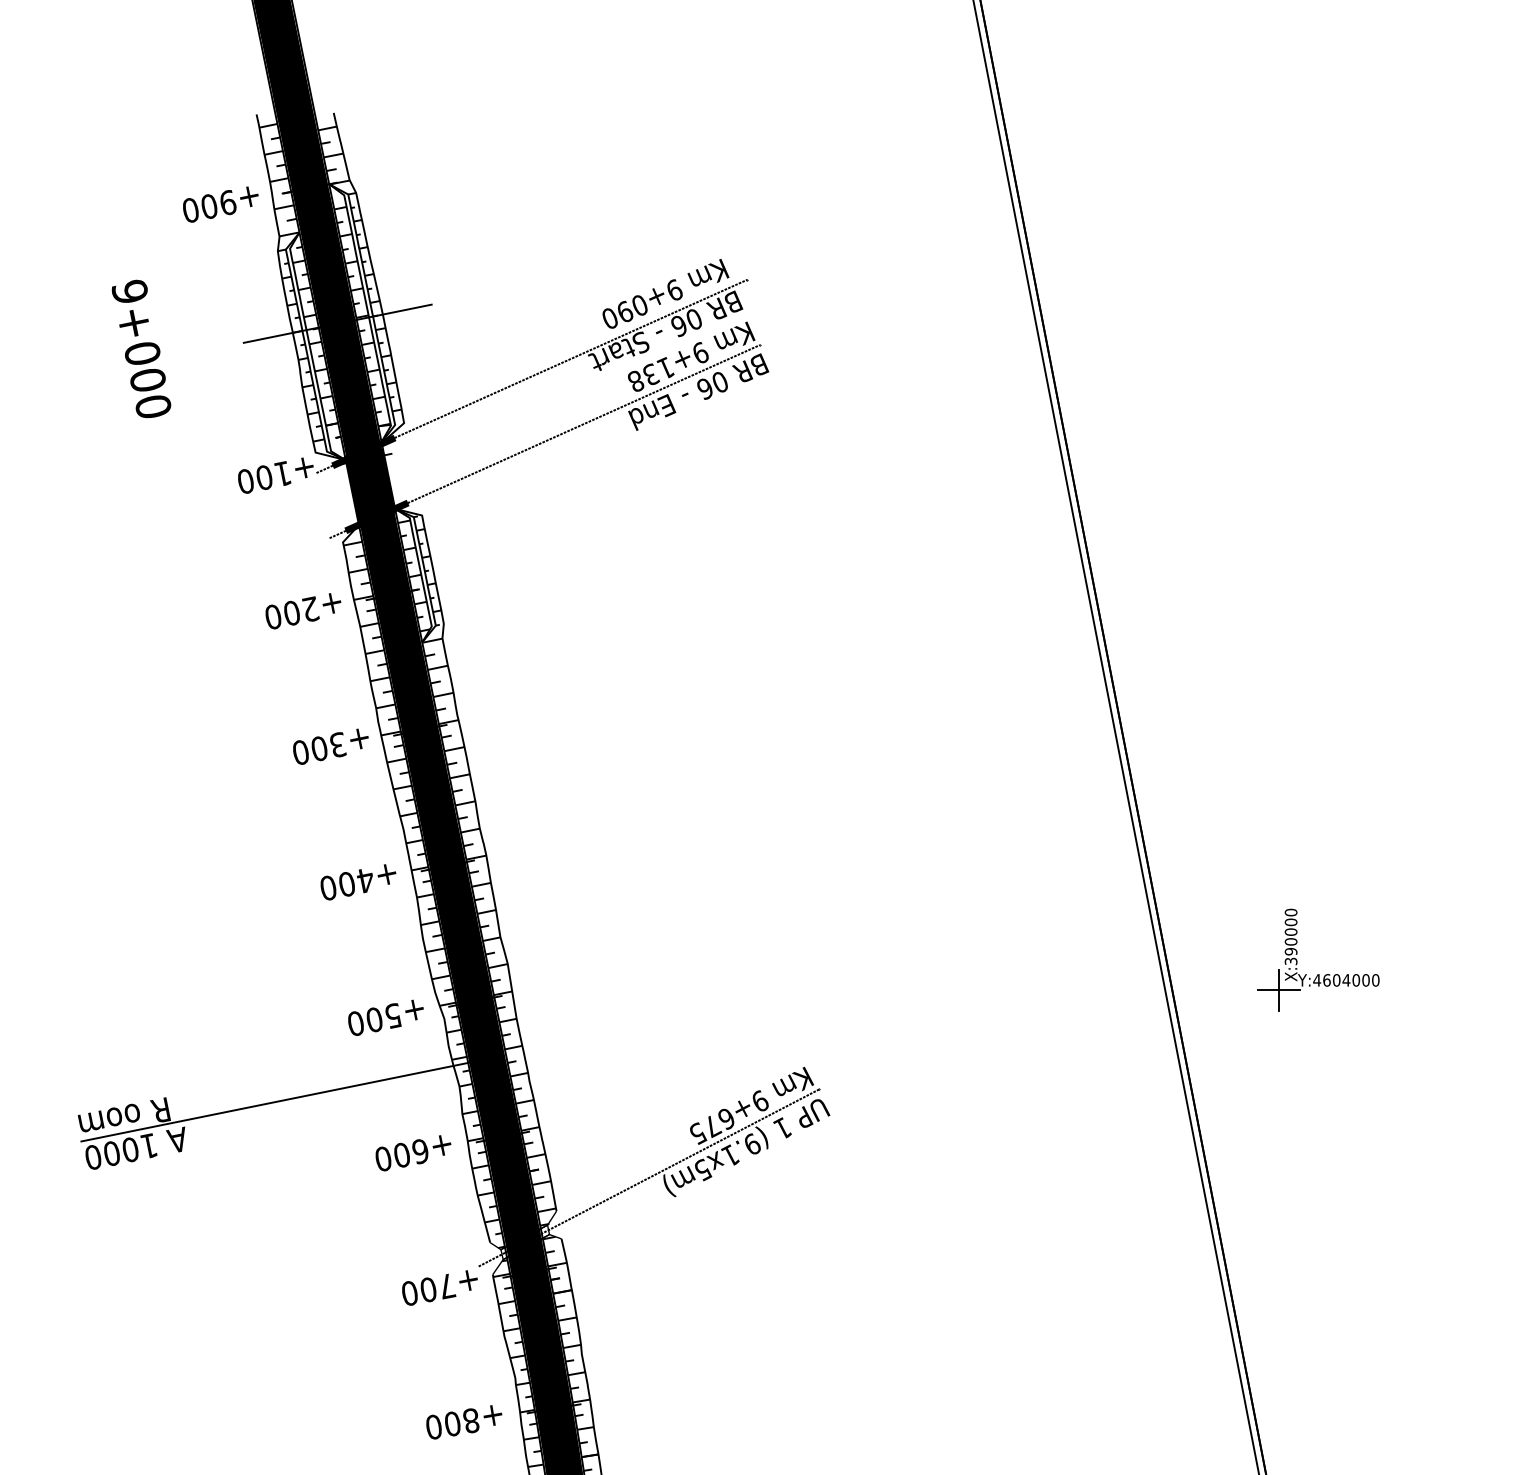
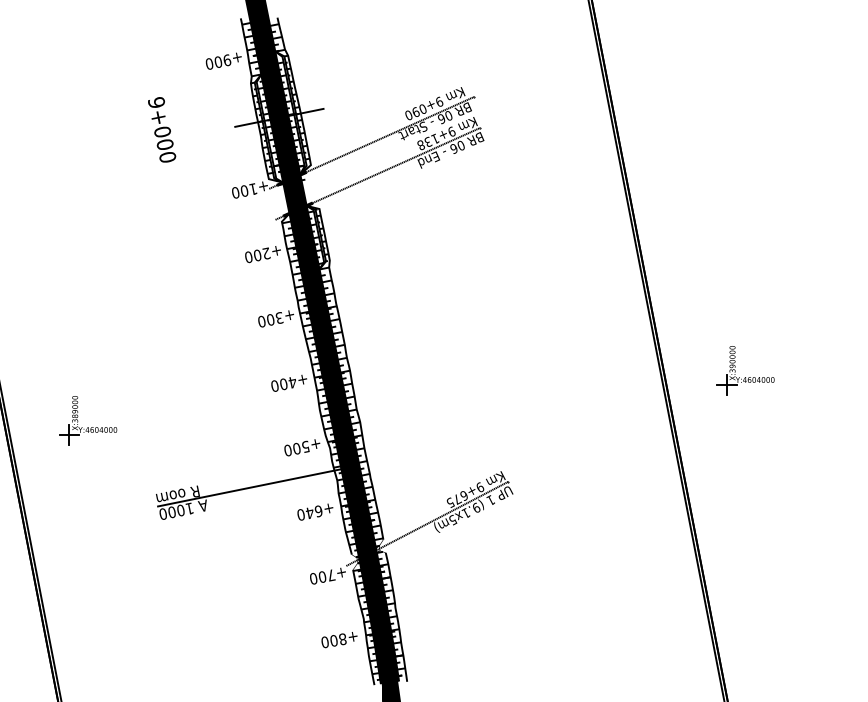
text: (142, 348) -> (162, 129), moved
part: (1318, 975) -> (745, 377), moved
text: (401, 1153) -> (309, 512), +600 -> +640

